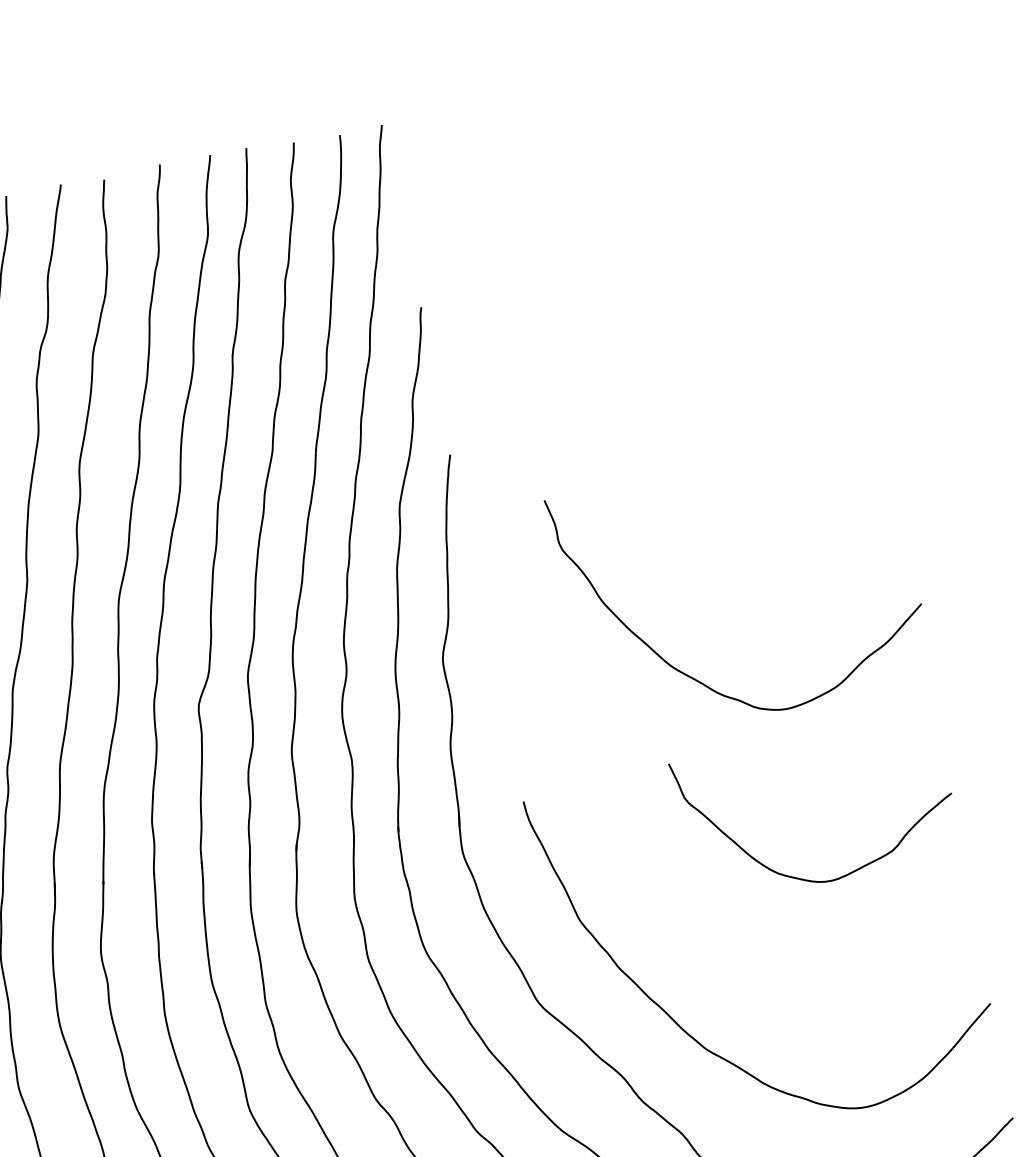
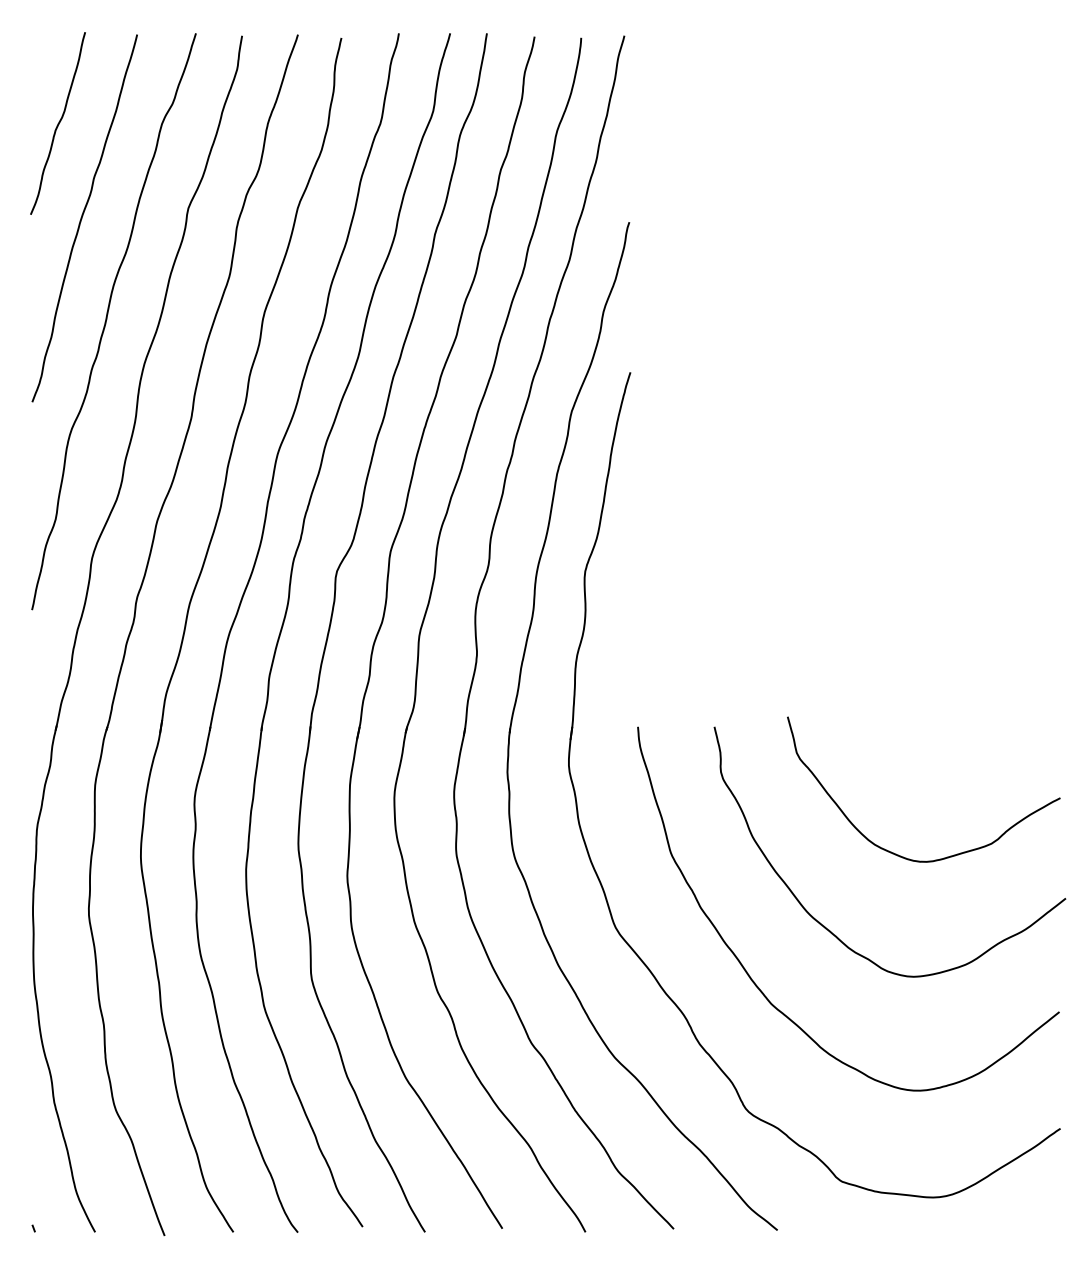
curve: (695, 678) -> (829, 929), moved

